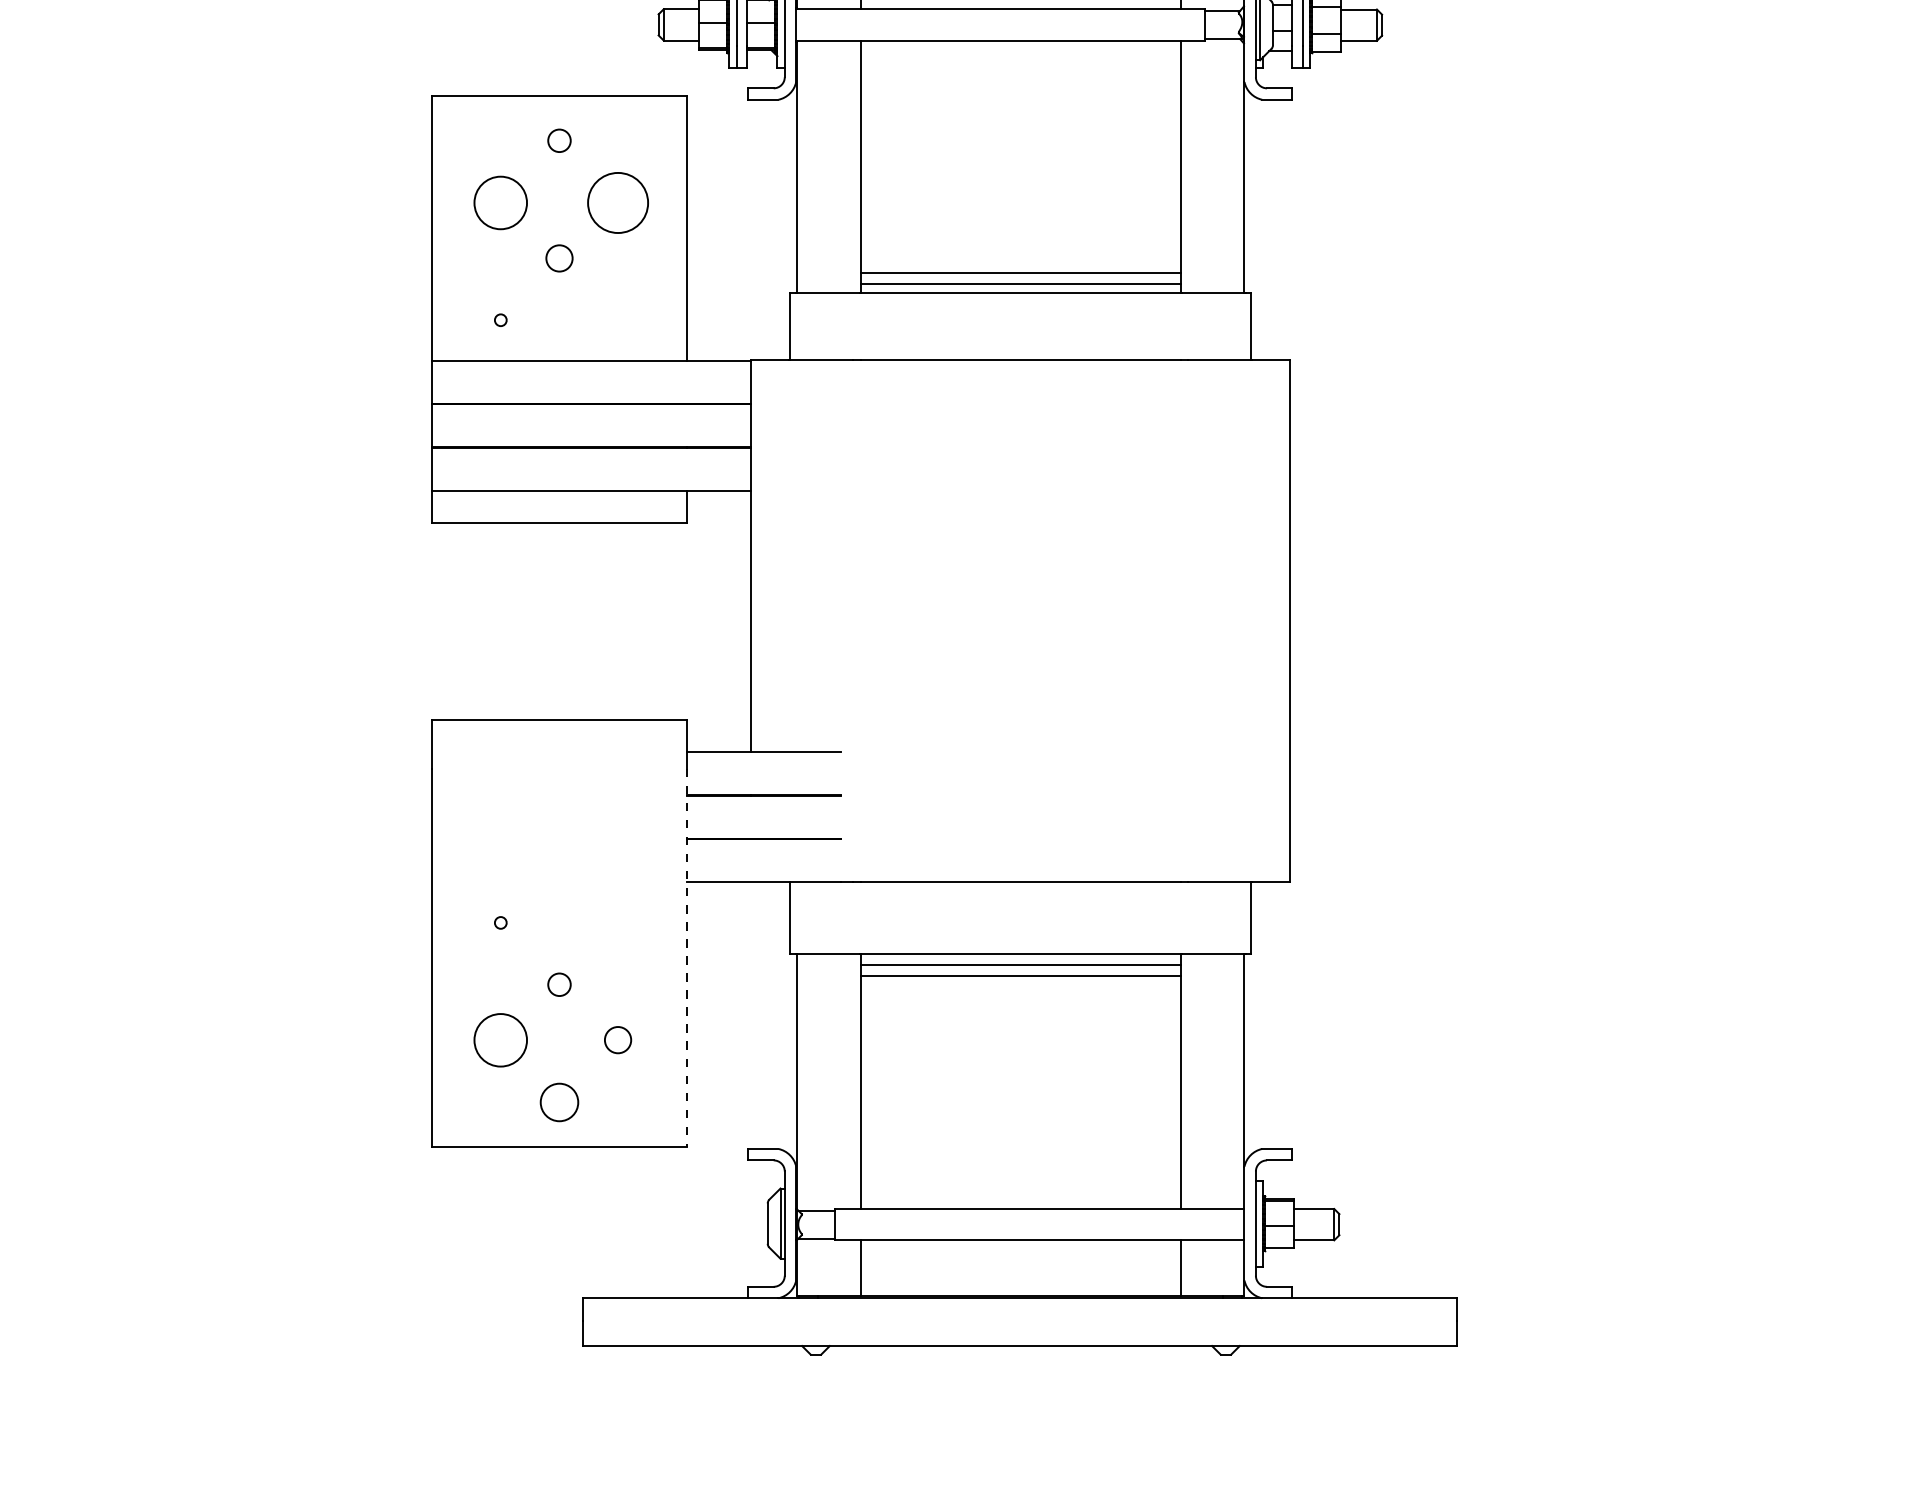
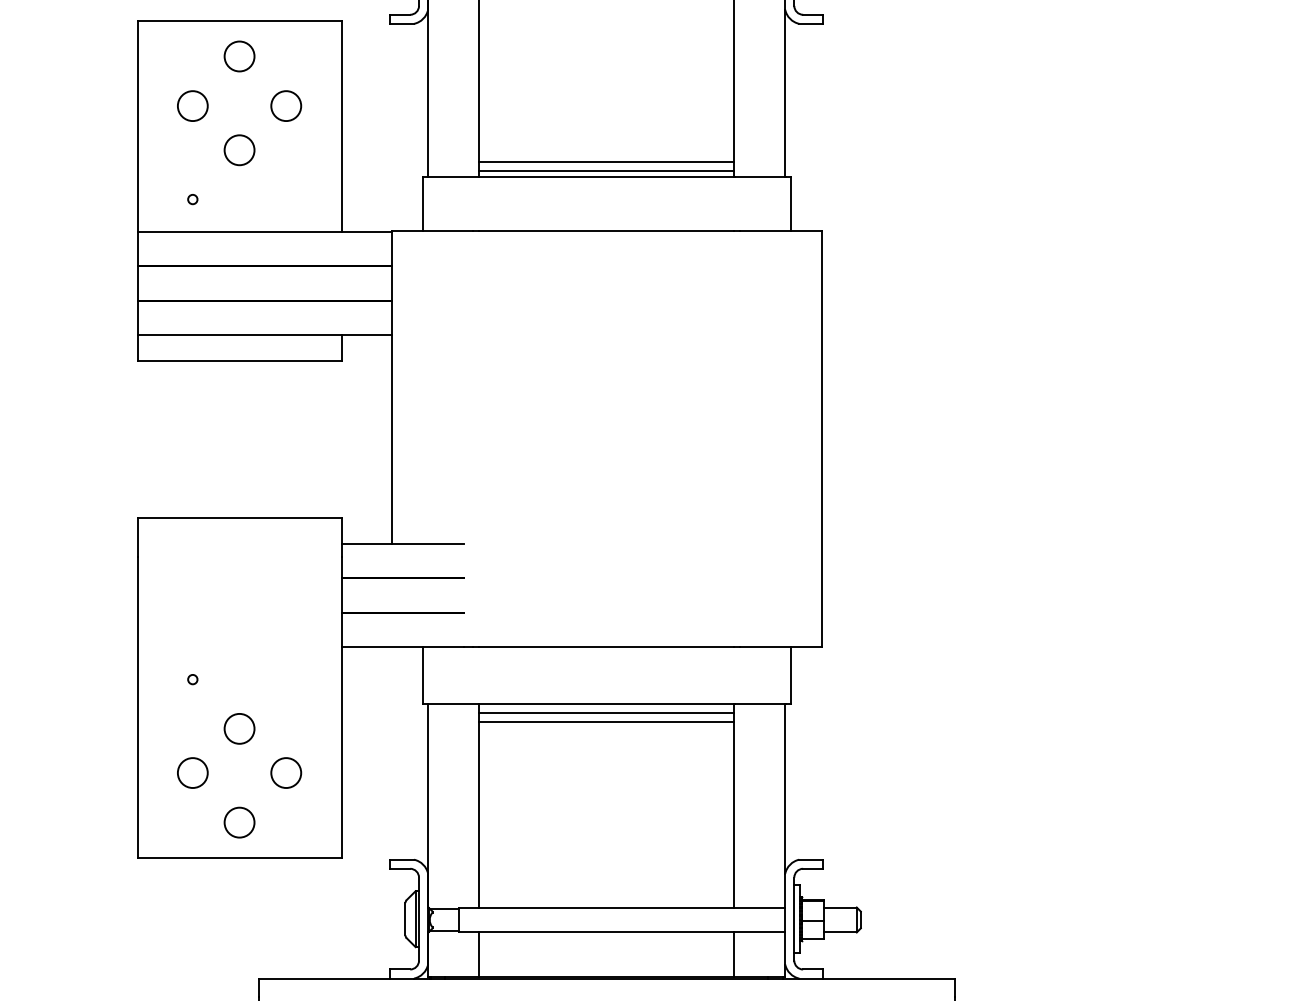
circle: (559, 140) -> (239, 56), size x1.67
circle: (500, 202) -> (192, 105), size x0.71
circle: (617, 202) -> (285, 105), size x0.62
circle: (559, 258) -> (239, 150), size x1.43
line: (687, 958) -> (341, 707), dashed -> solid
circle: (559, 984) -> (239, 728), size x1.67
circle: (500, 1039) -> (192, 772), size x0.71
circle: (617, 1039) -> (285, 772), size x1.43

